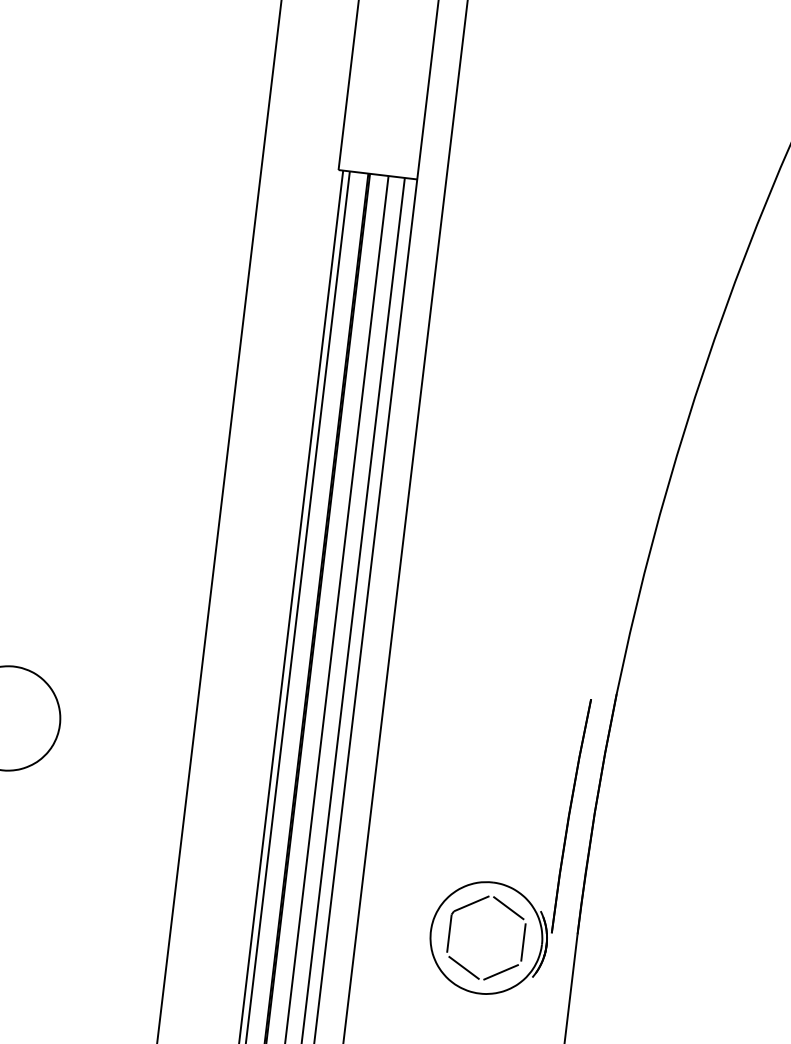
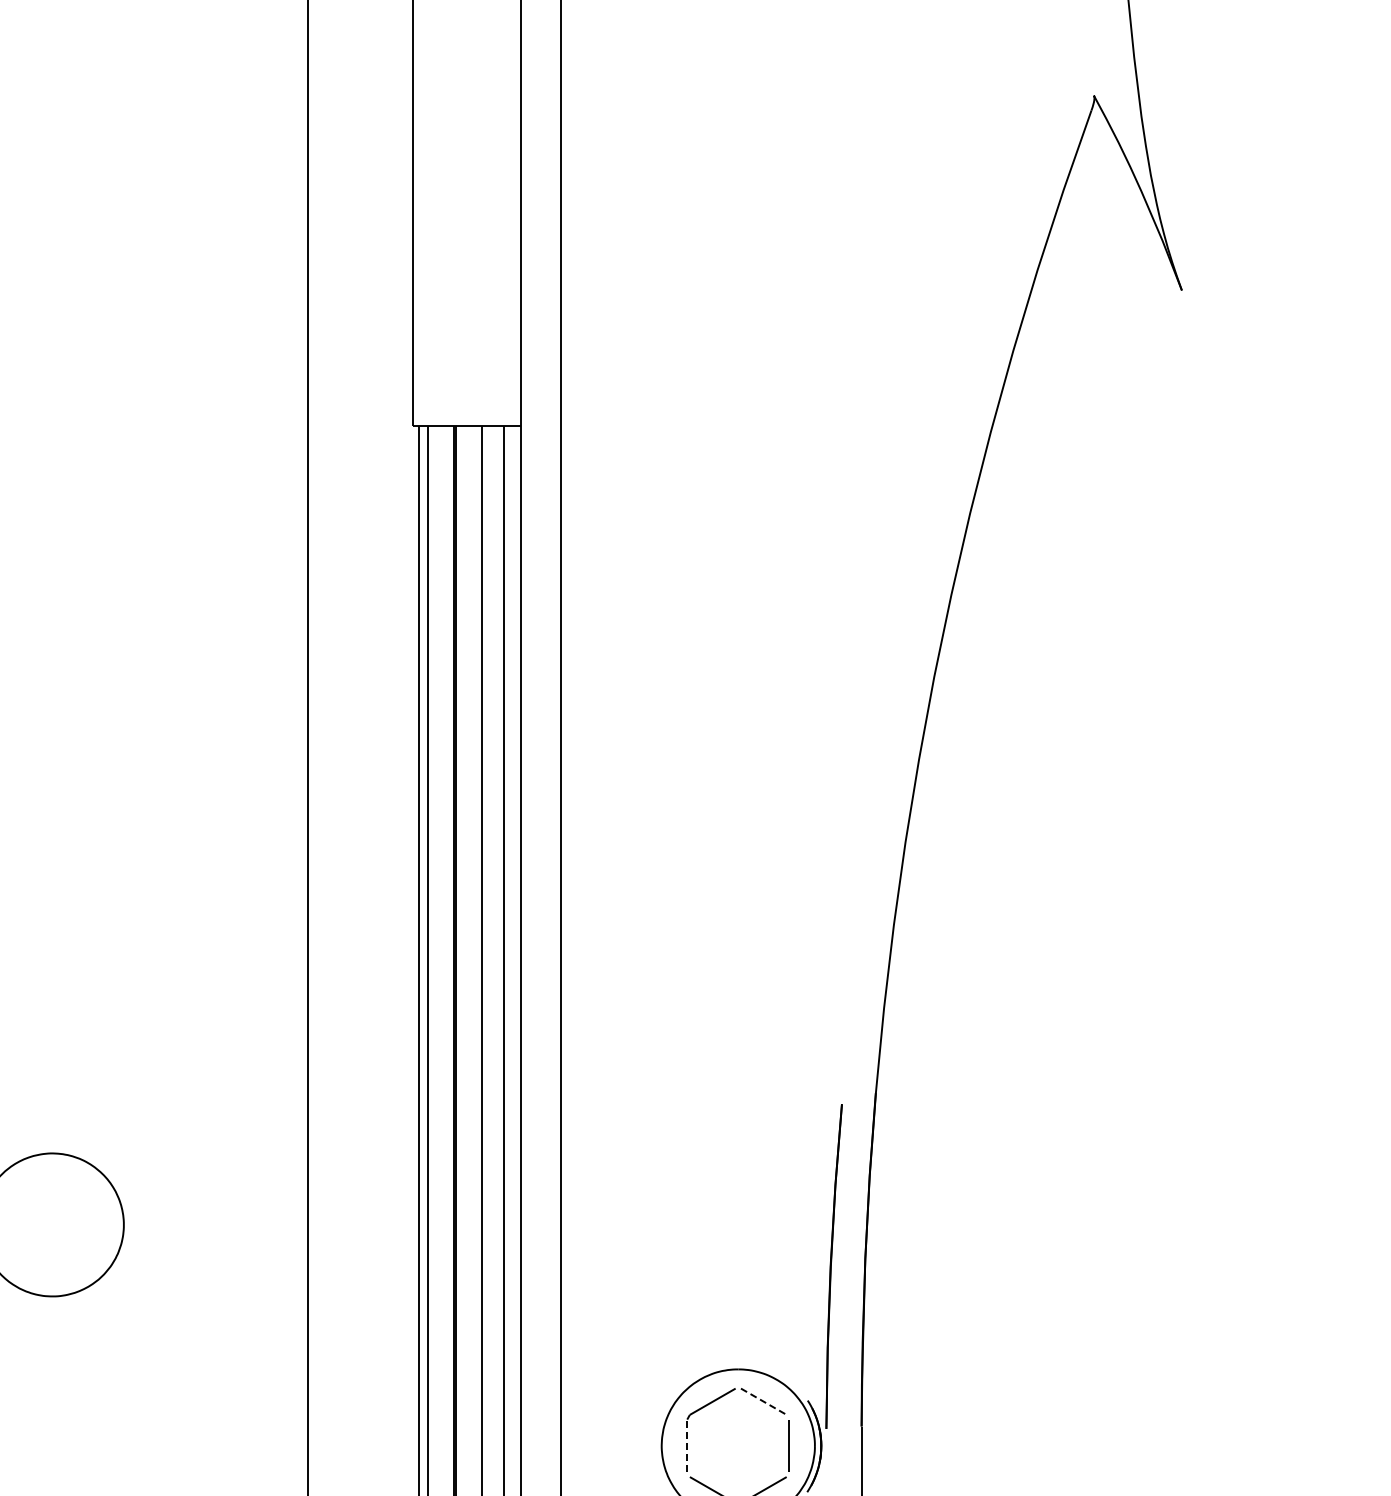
line: (509, 908) -> (764, 1401), solid -> dashed
line: (449, 933) -> (687, 1445), solid -> dashed

